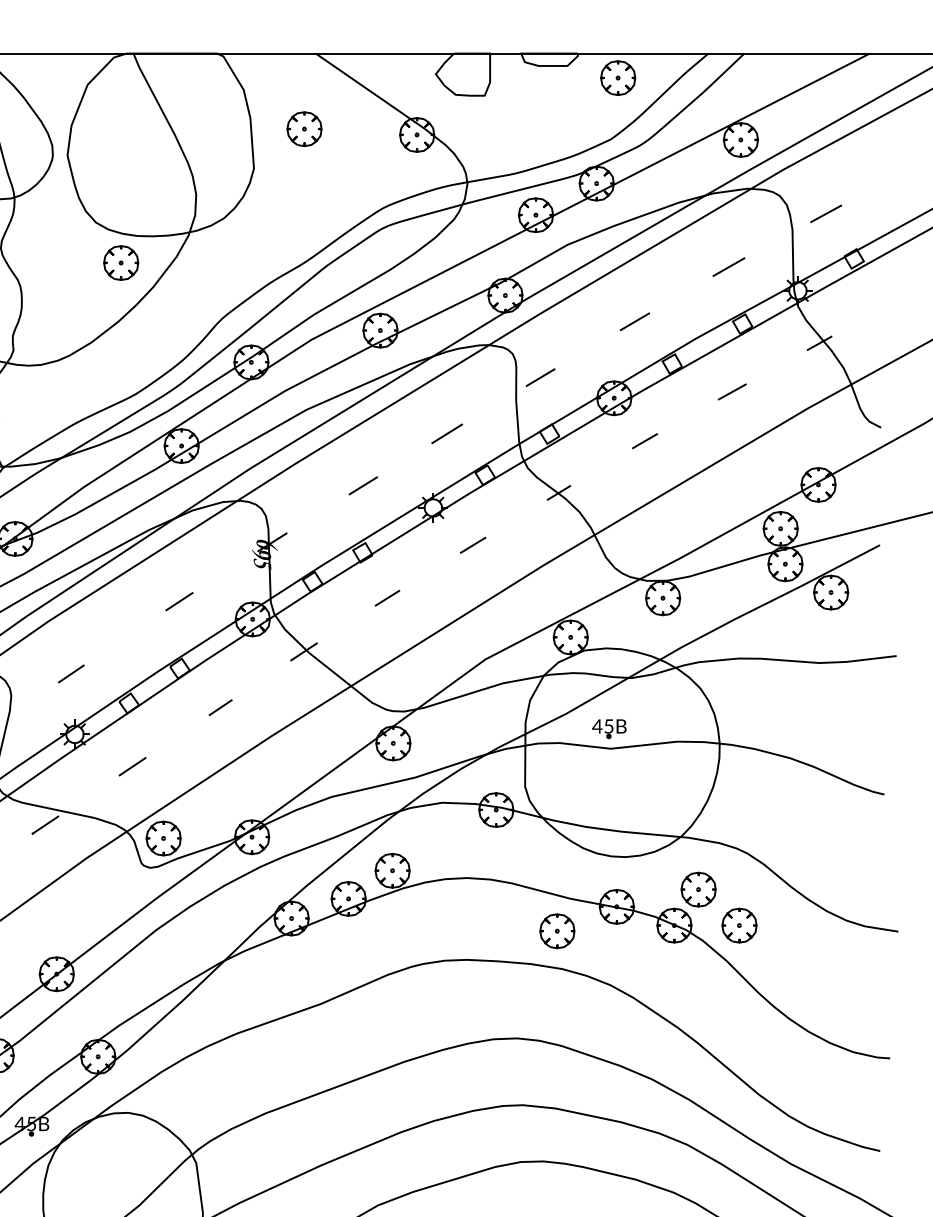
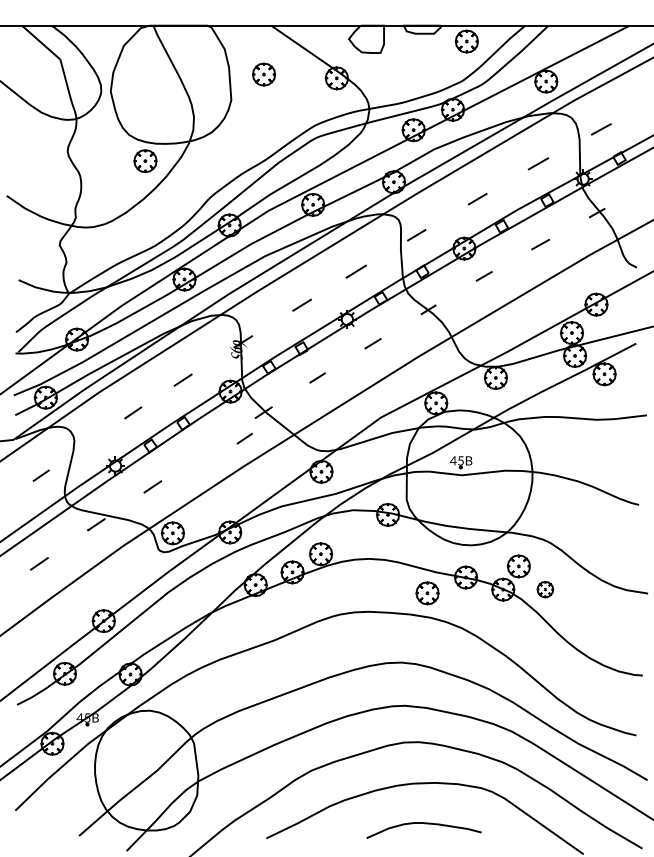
line: (71, 673) -> (133, 412), moved
line: (220, 707) -> (244, 438), moved
part: (739, 925) -> (545, 589), size x0.7

